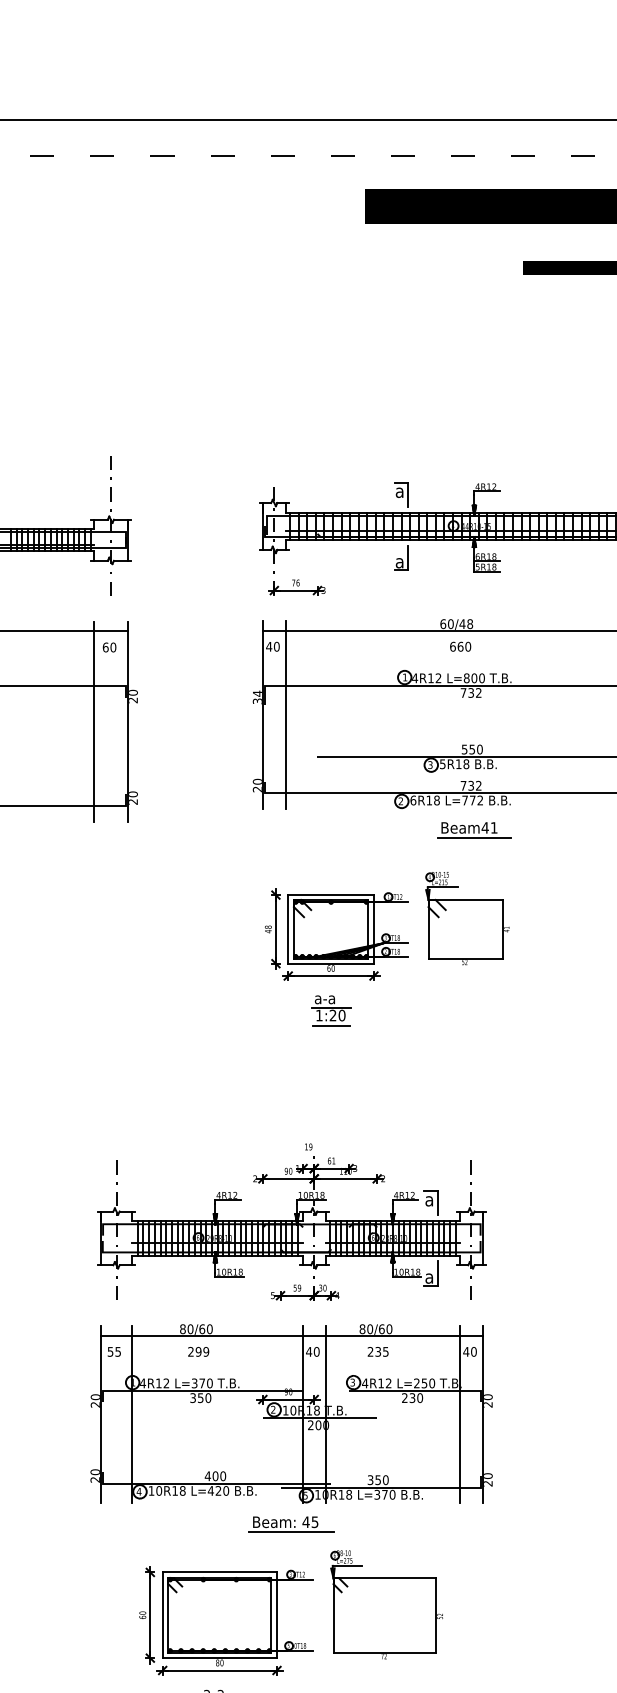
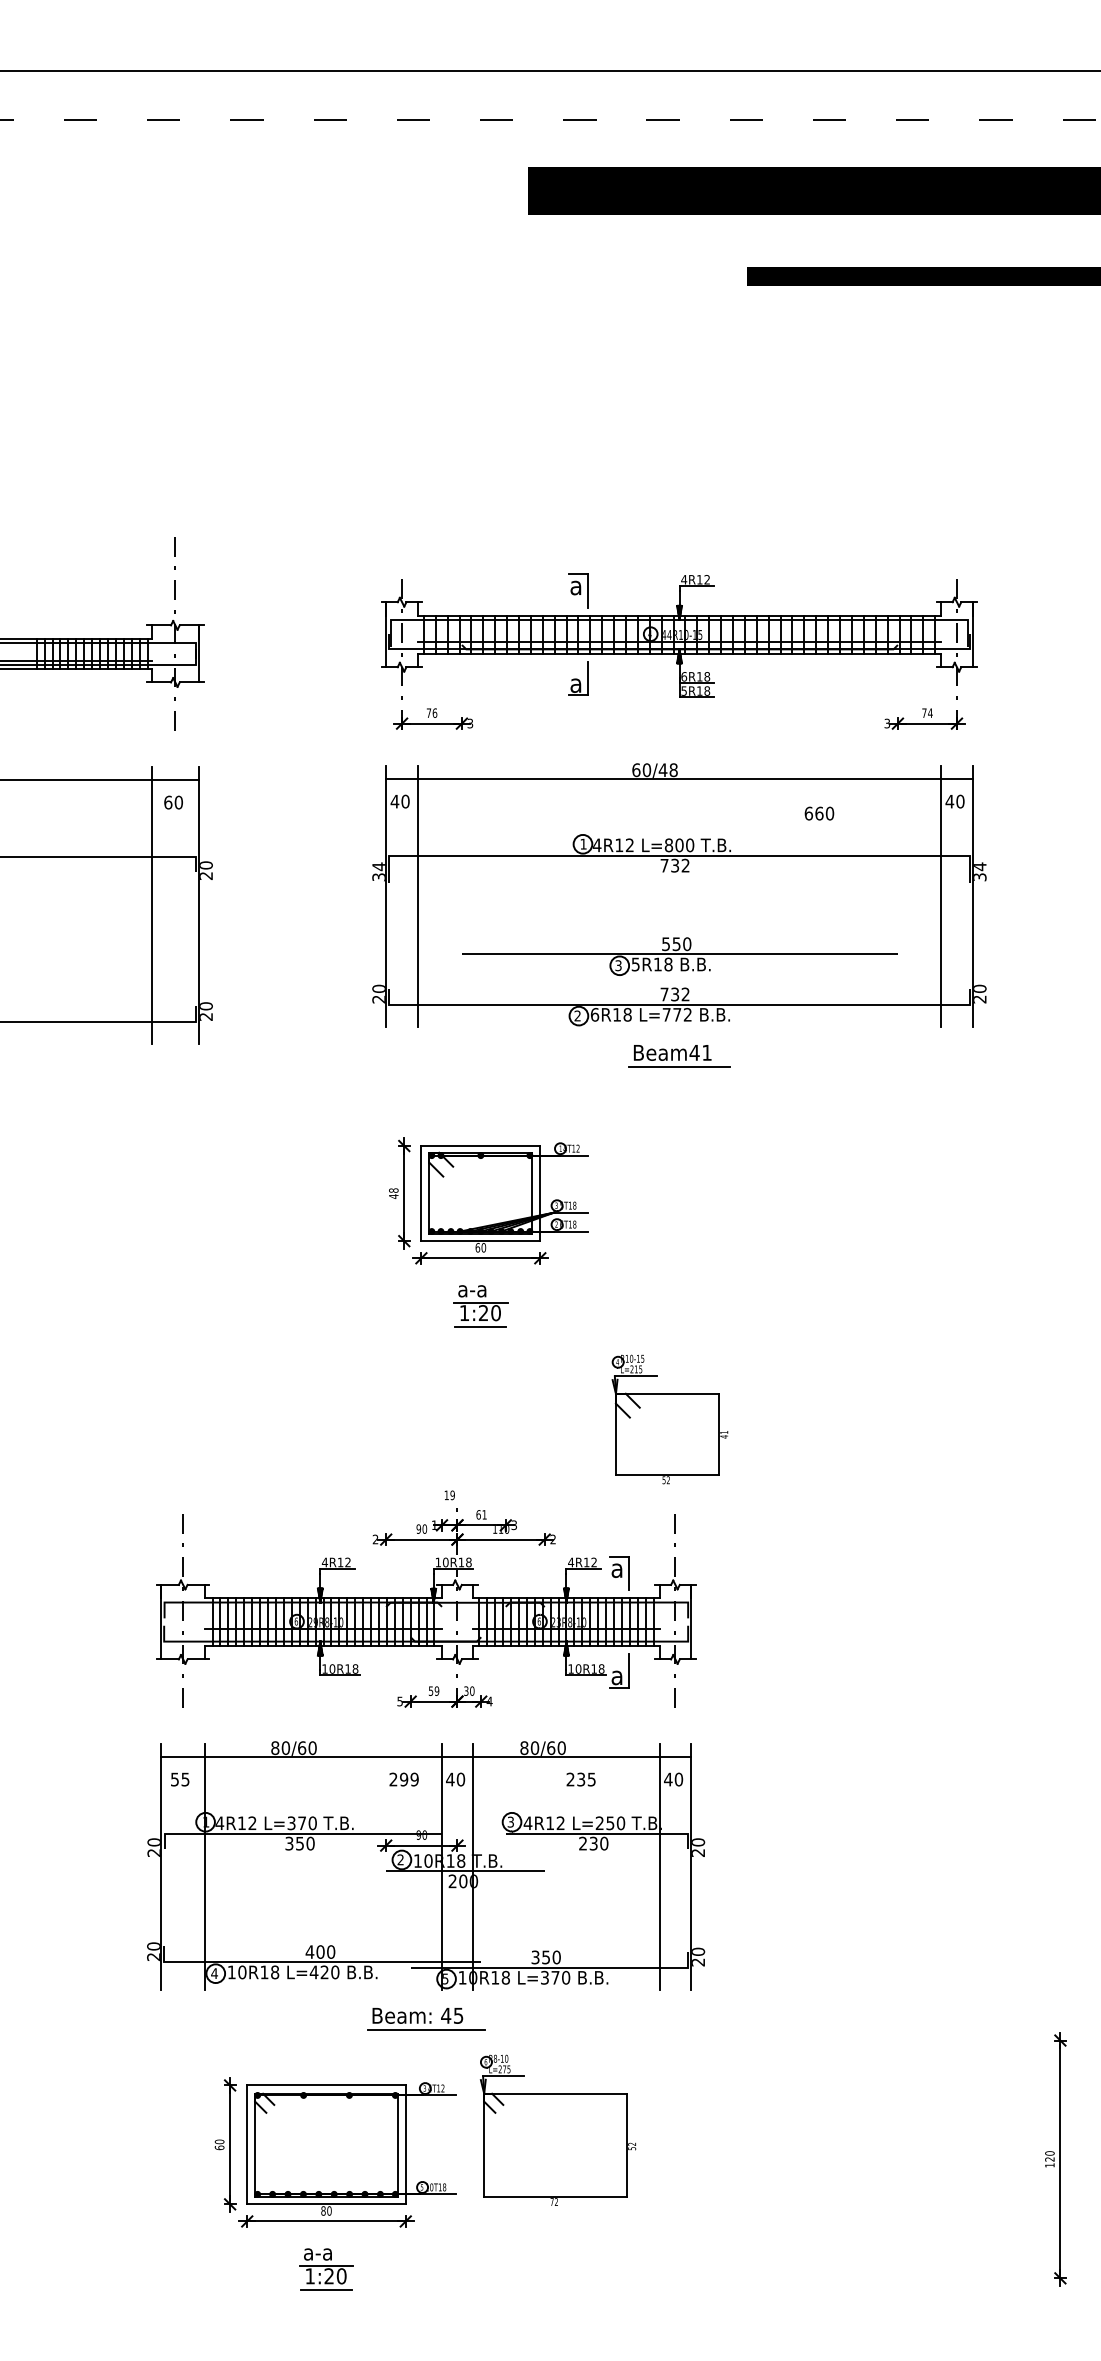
text: (460, 646) -> (819, 813), moved
part: (467, 918) -> (669, 1419), moved
text: (198, 1351) -> (403, 1779), moved
text: (377, 1351) -> (580, 1779), moved

